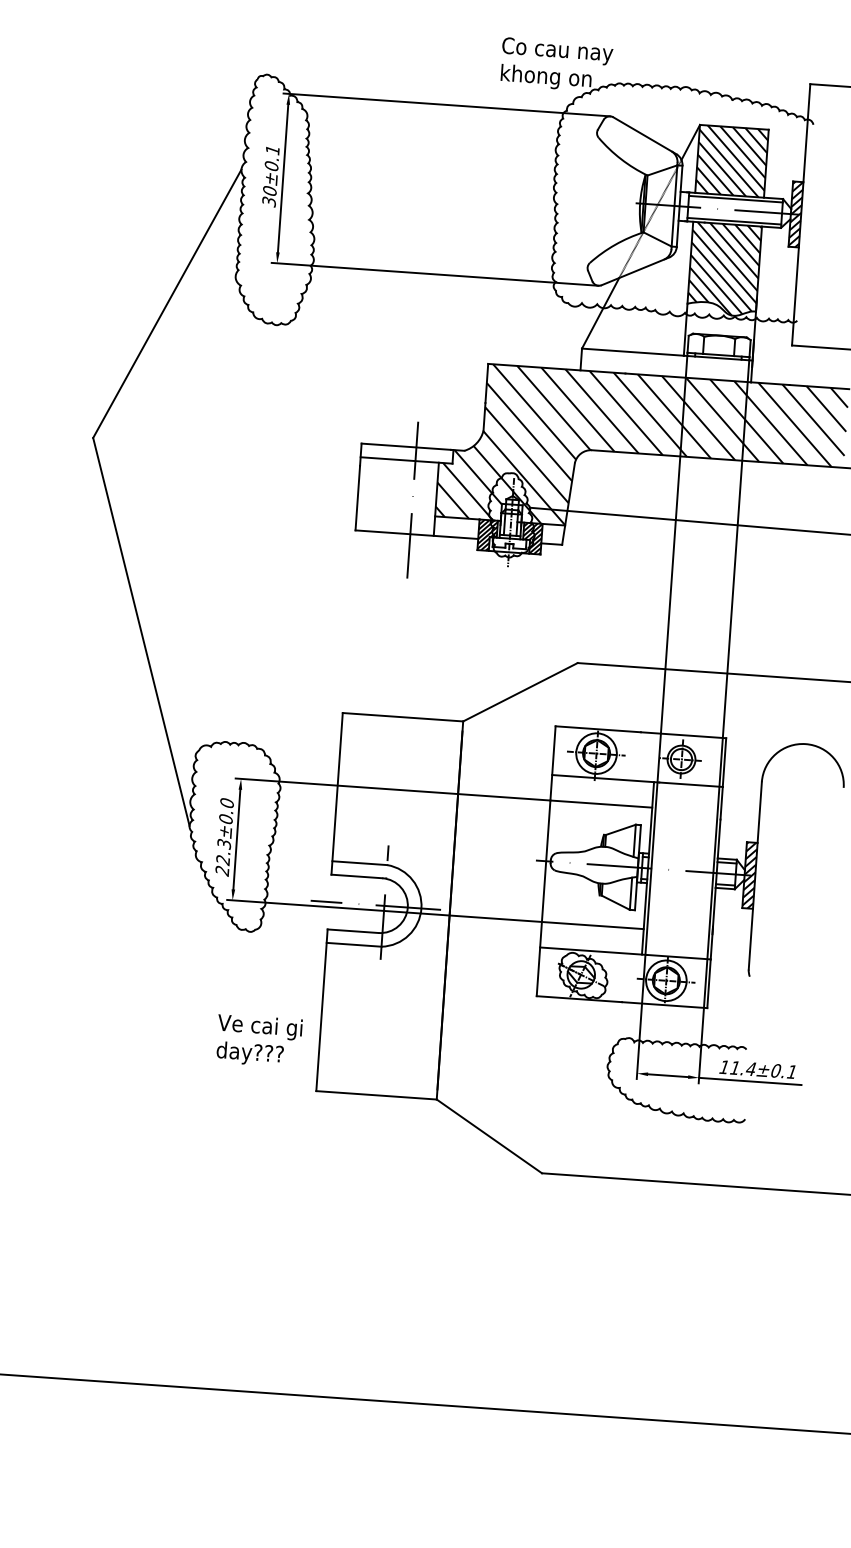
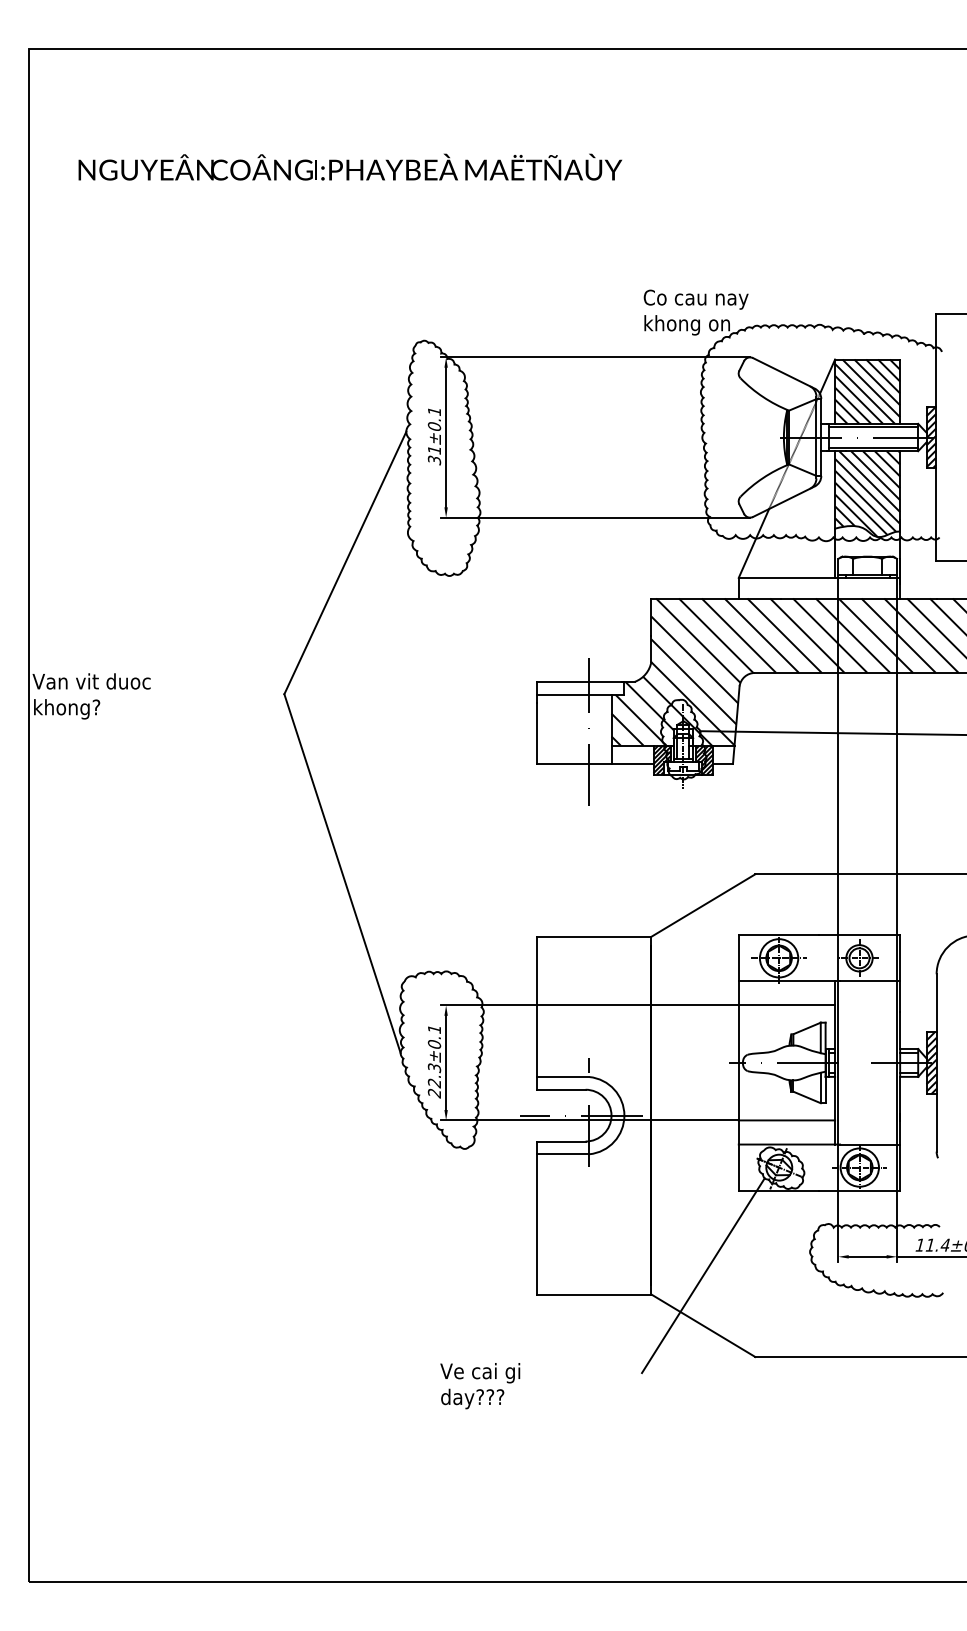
text: (269, 190) -> (434, 449), 30±0.1 -> 31±0.1
text: (227, 802) -> (434, 1028), 22.3±0.0 -> 22.3±0.1
text: (259, 1041) -> (480, 1386), moved
line: (493, 1083) -> (703, 1275), added

